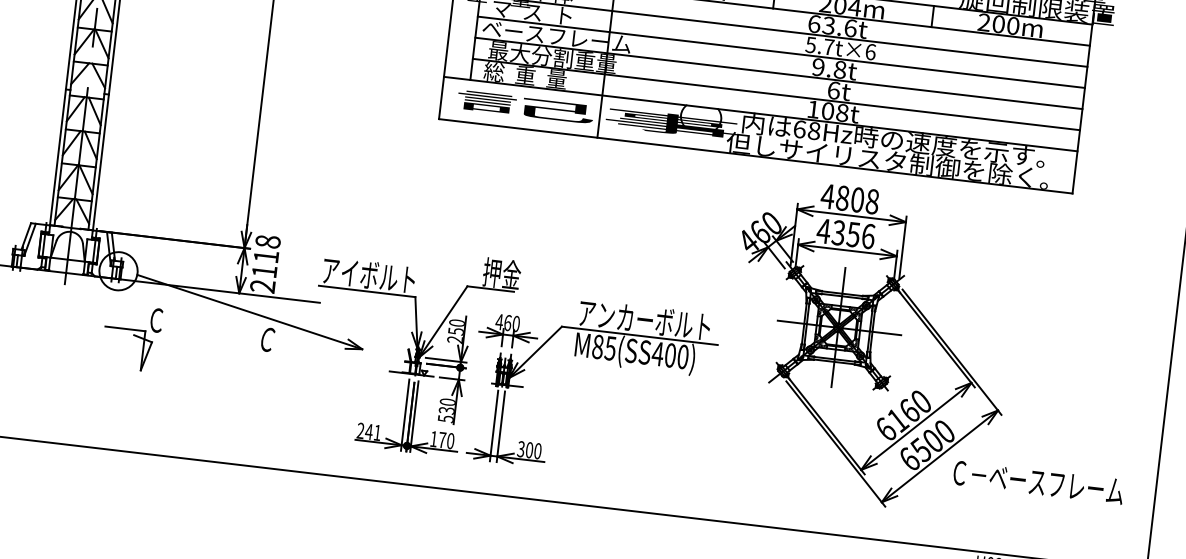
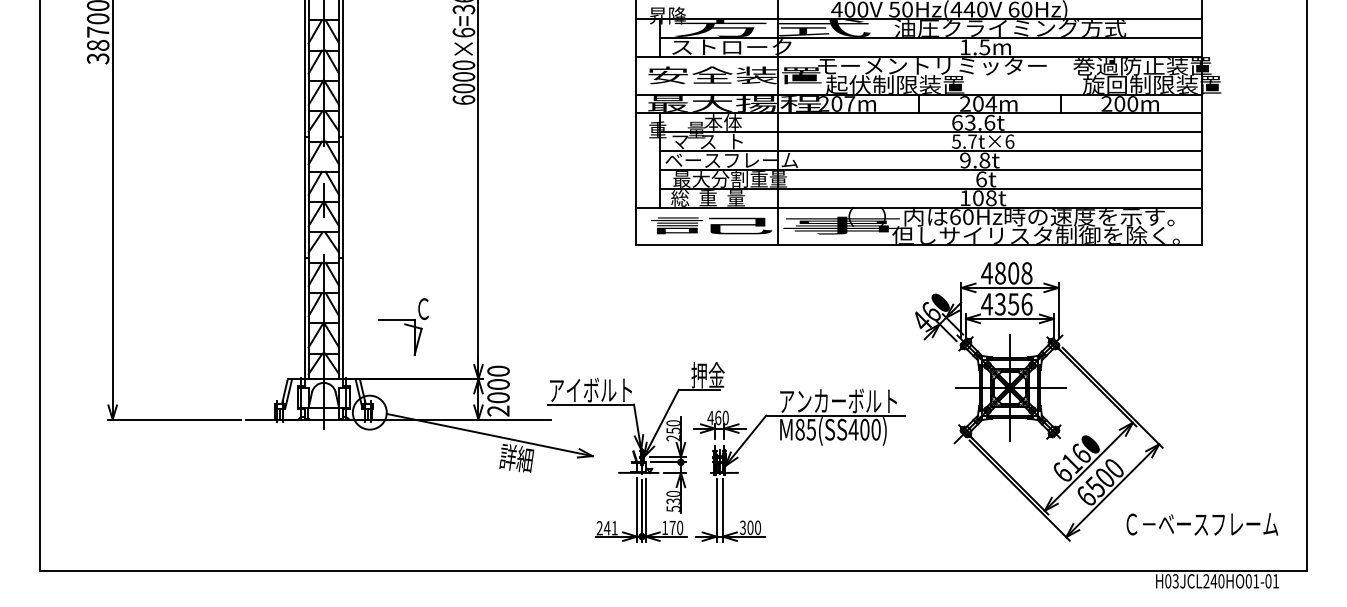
text: (814, 130) -> (968, 216), 68Hz -> 60Hz
text: (266, 256) -> (498, 384), 2118 -> 2000
part: (131, 337) -> (403, 326), moved
text: (276, 341) -> (516, 458), Ｃ -> 詳細
text: (1038, 482) -> (1202, 524), moved

